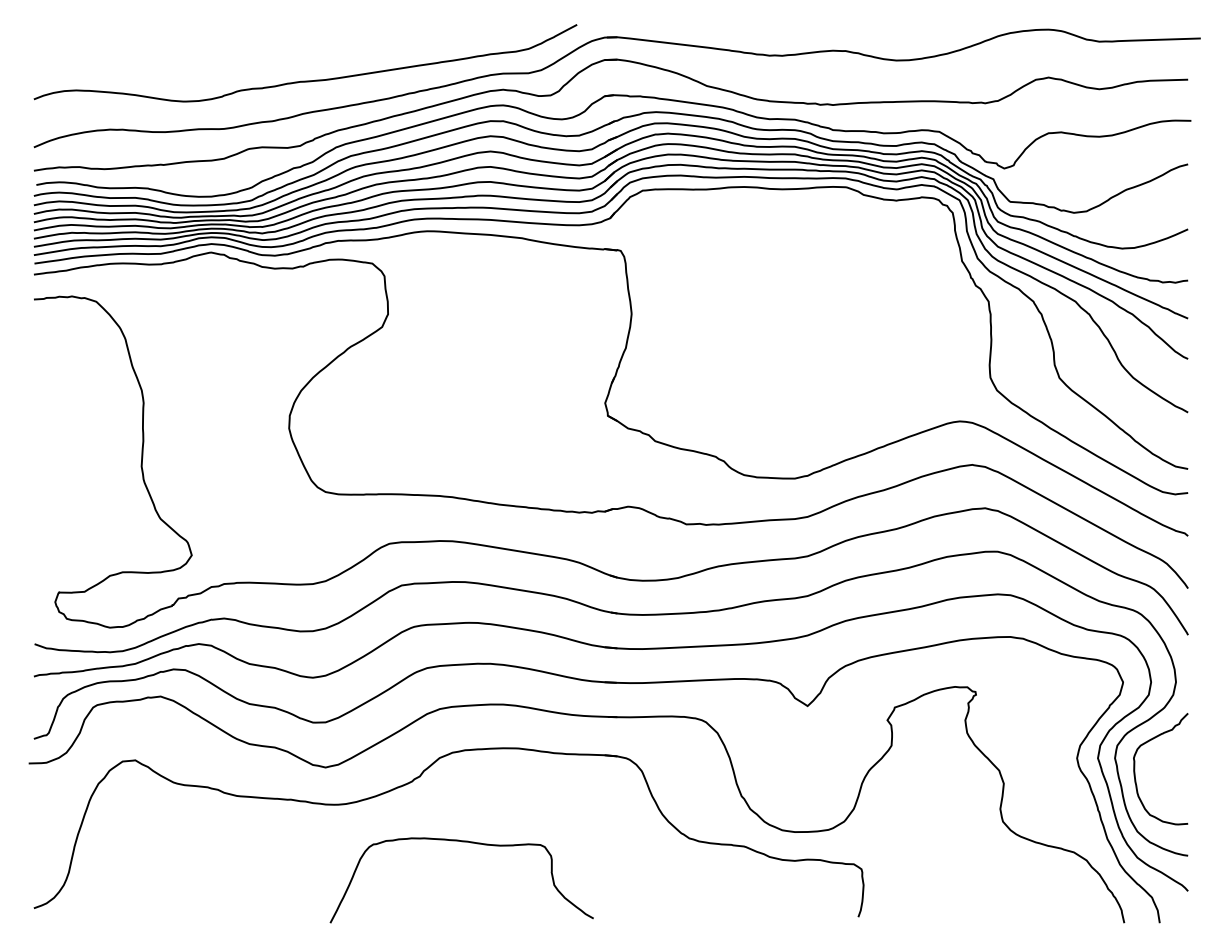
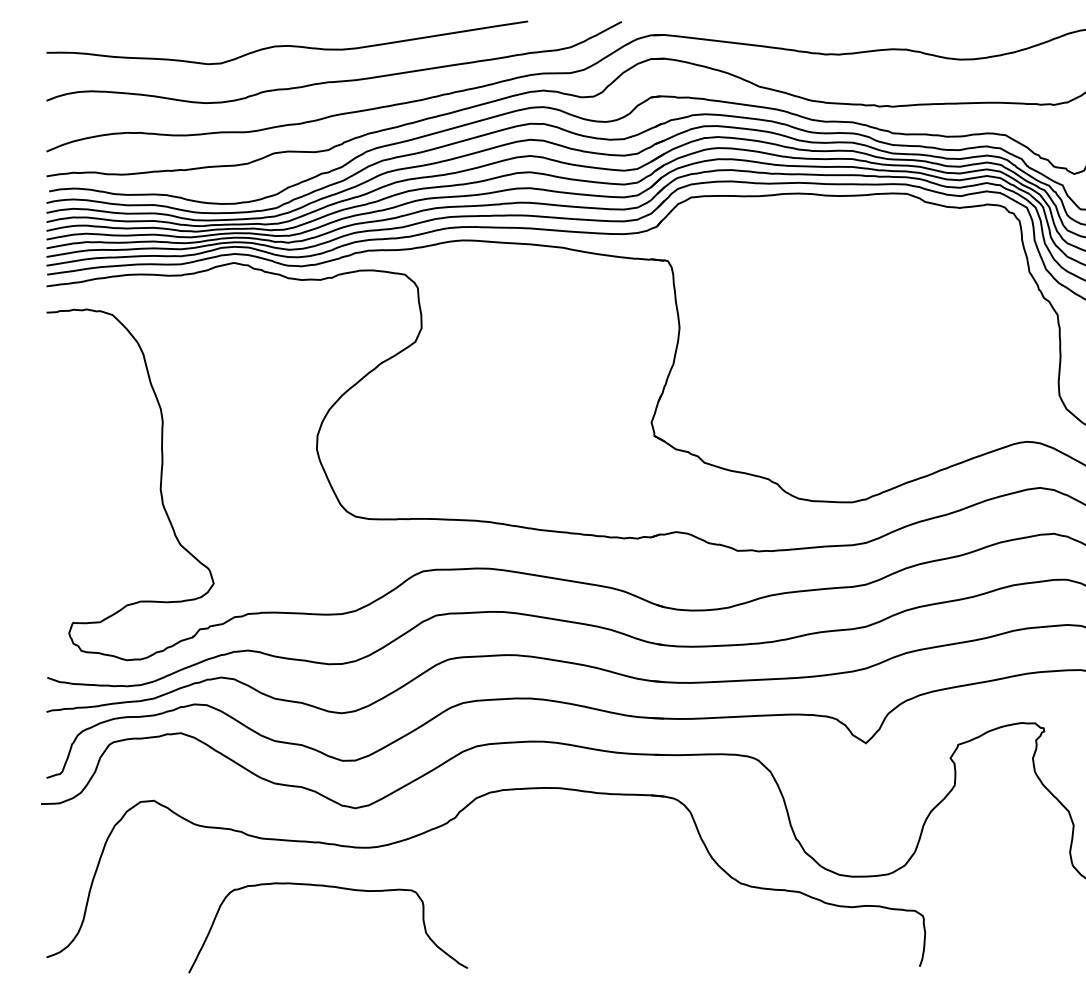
curve: (261, 46) -> (287, 44), added
curve: (462, 842) -> (328, 887), moved

